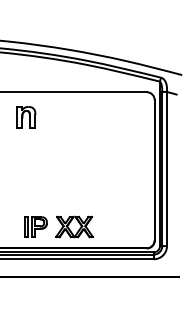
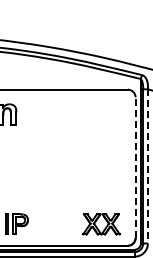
line: (154, 169) -> (135, 166), solid -> dashed
line: (166, 169) -> (147, 166), solid -> dashed
part: (74, 226) -> (101, 223), moved

